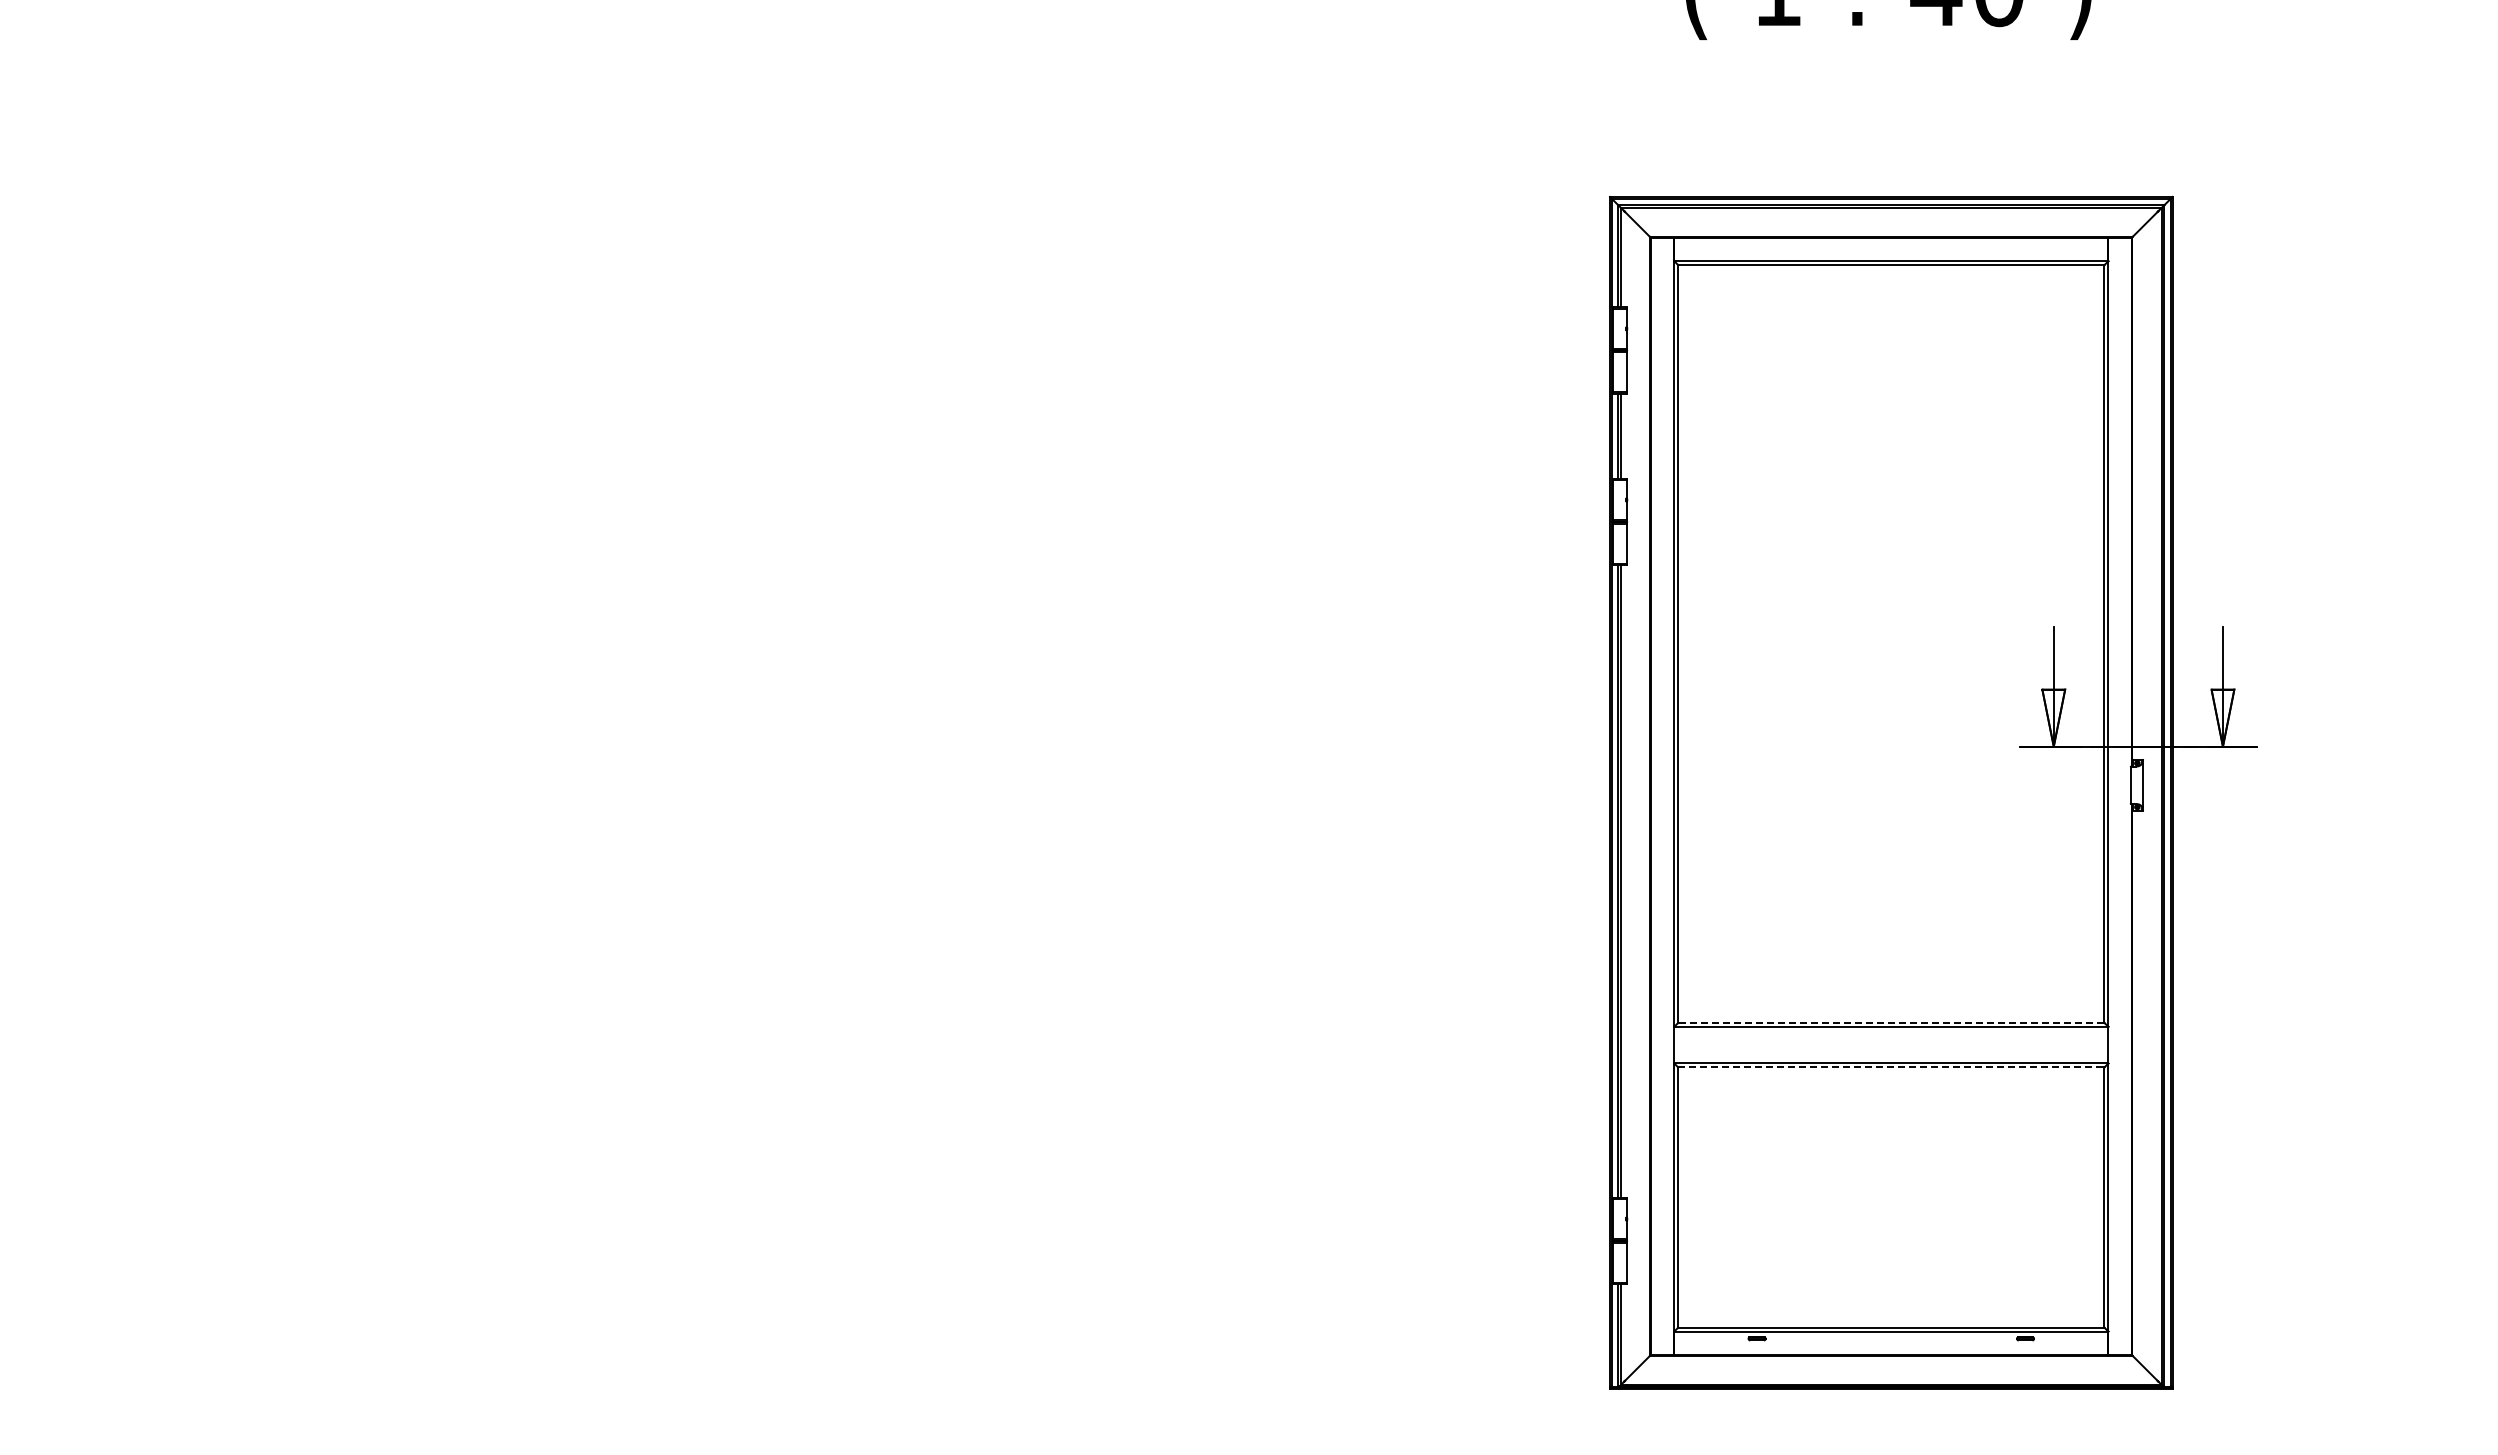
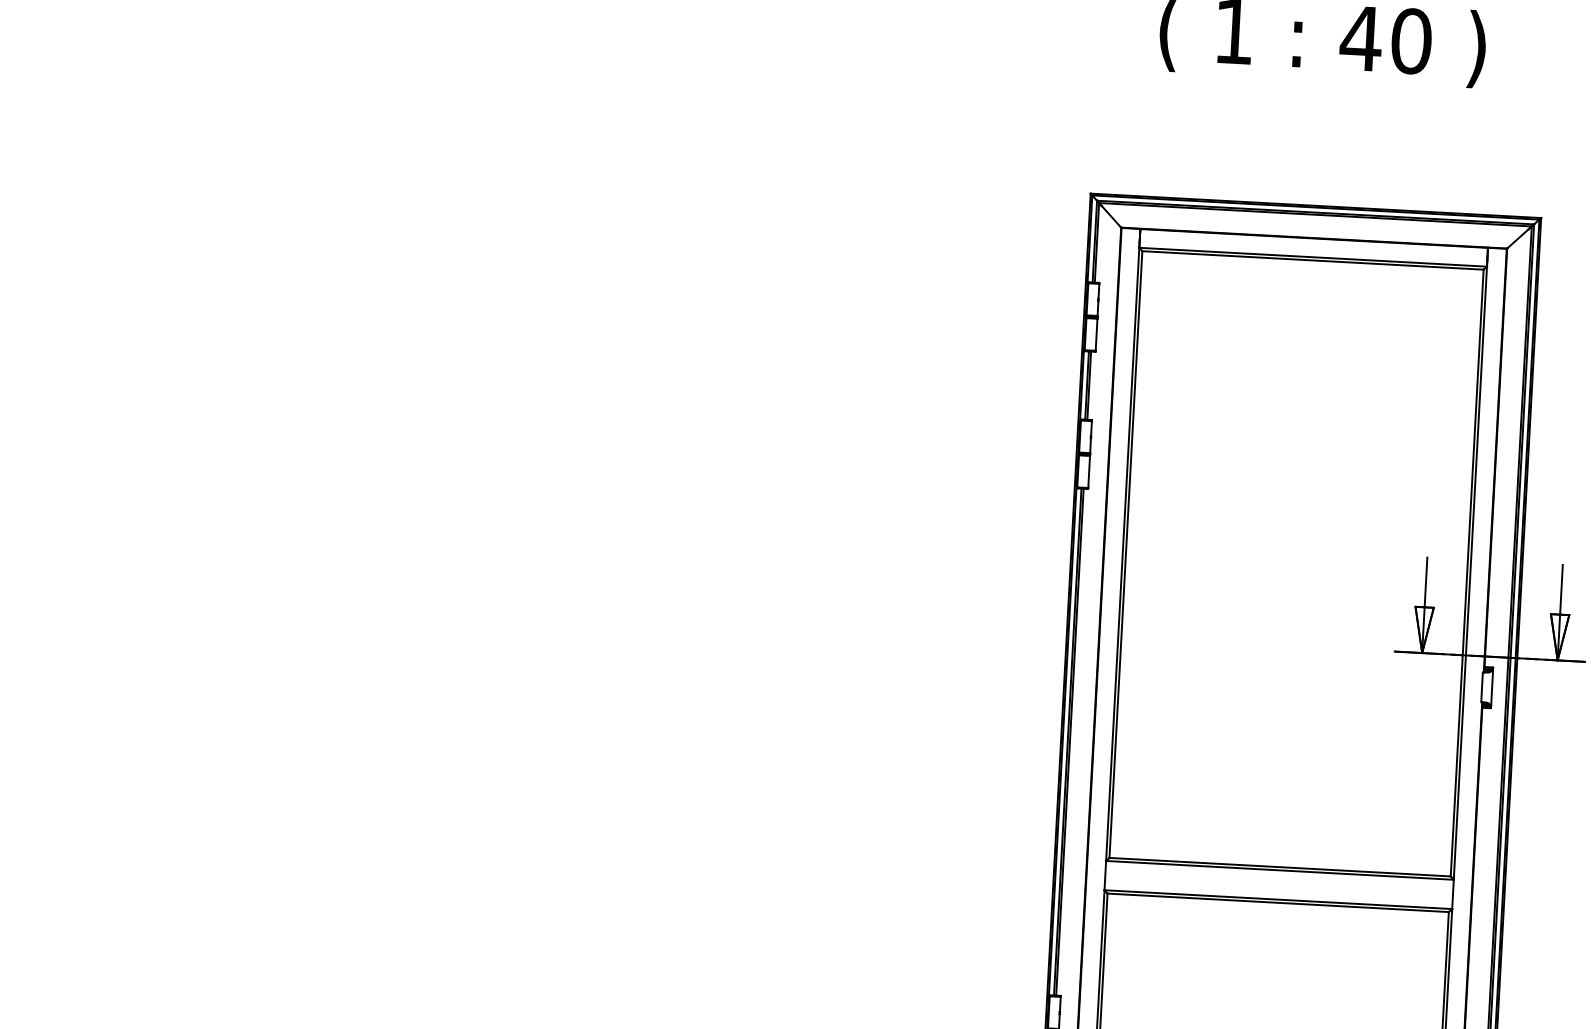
line: (1890, 1022) -> (1279, 866), dashed -> solid
line: (1891, 1067) -> (1278, 902), dashed -> solid

